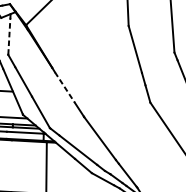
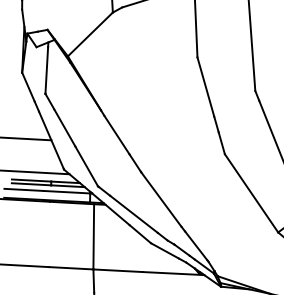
line: (9, 35) -> (46, 69), dashed -> solid
line: (65, 87) -> (117, 135), dashed -> solid

